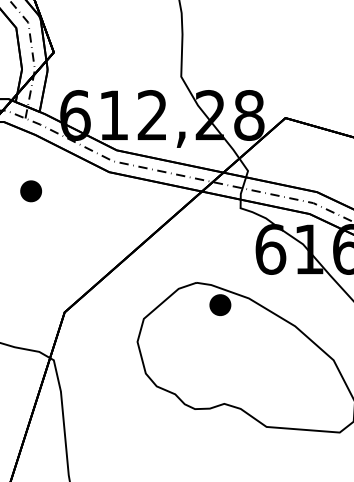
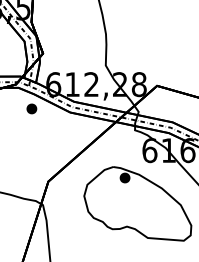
part: (30, 190) -> (31, 108), moved

